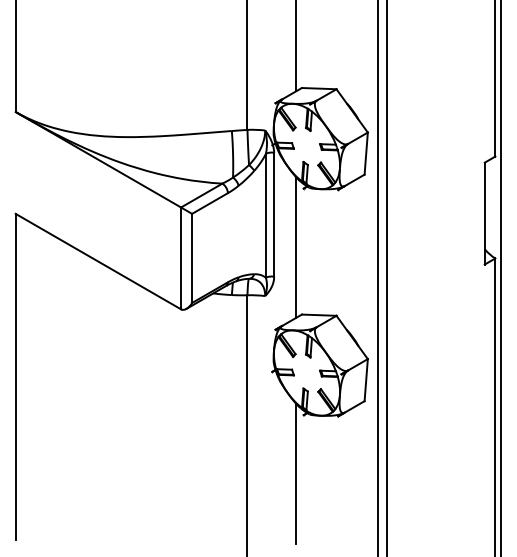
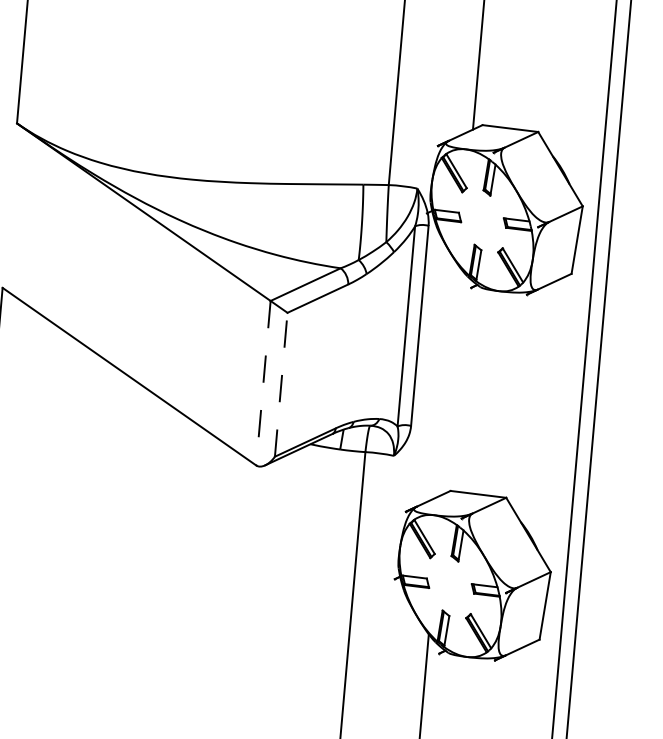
line: (296, 247) -> (451, 381), removed
line: (181, 258) -> (264, 383), solid -> dashed
line: (192, 258) -> (281, 384), solid -> dashed

